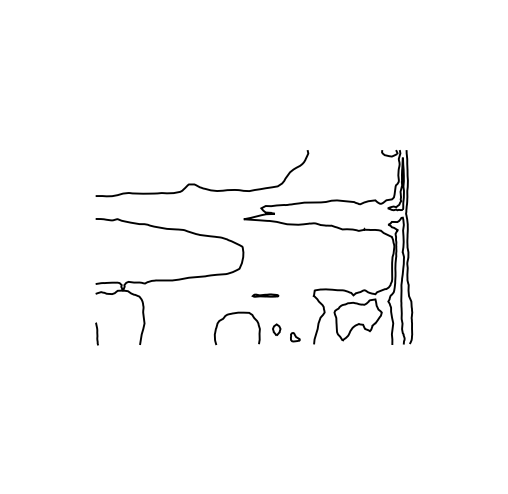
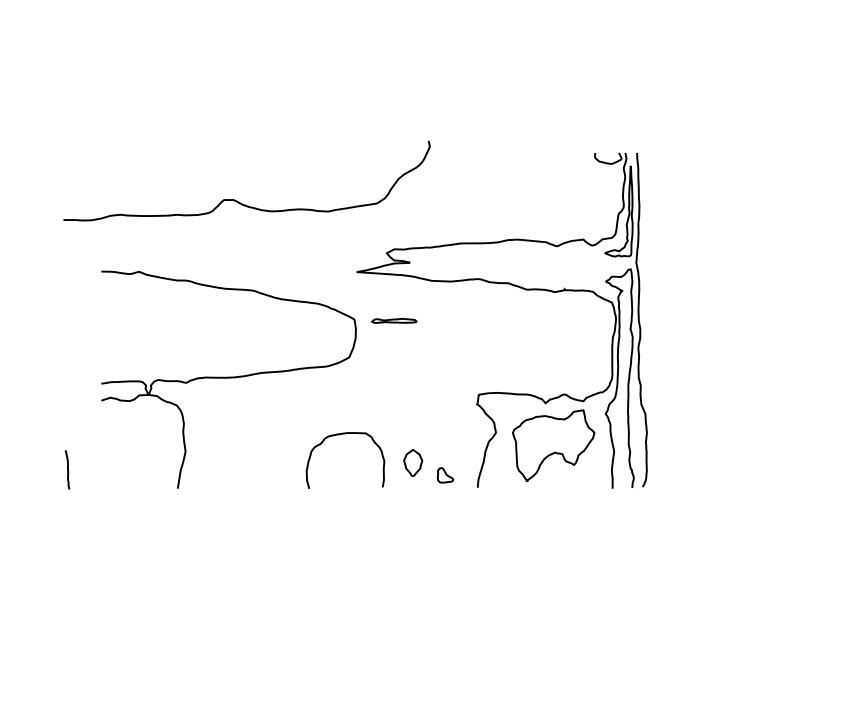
curve: (197, 184) -> (238, 200), moved
line: (265, 295) -> (394, 320), moved
part: (276, 329) -> (413, 462), size x1.4
line: (96, 333) -> (66, 468), moved

